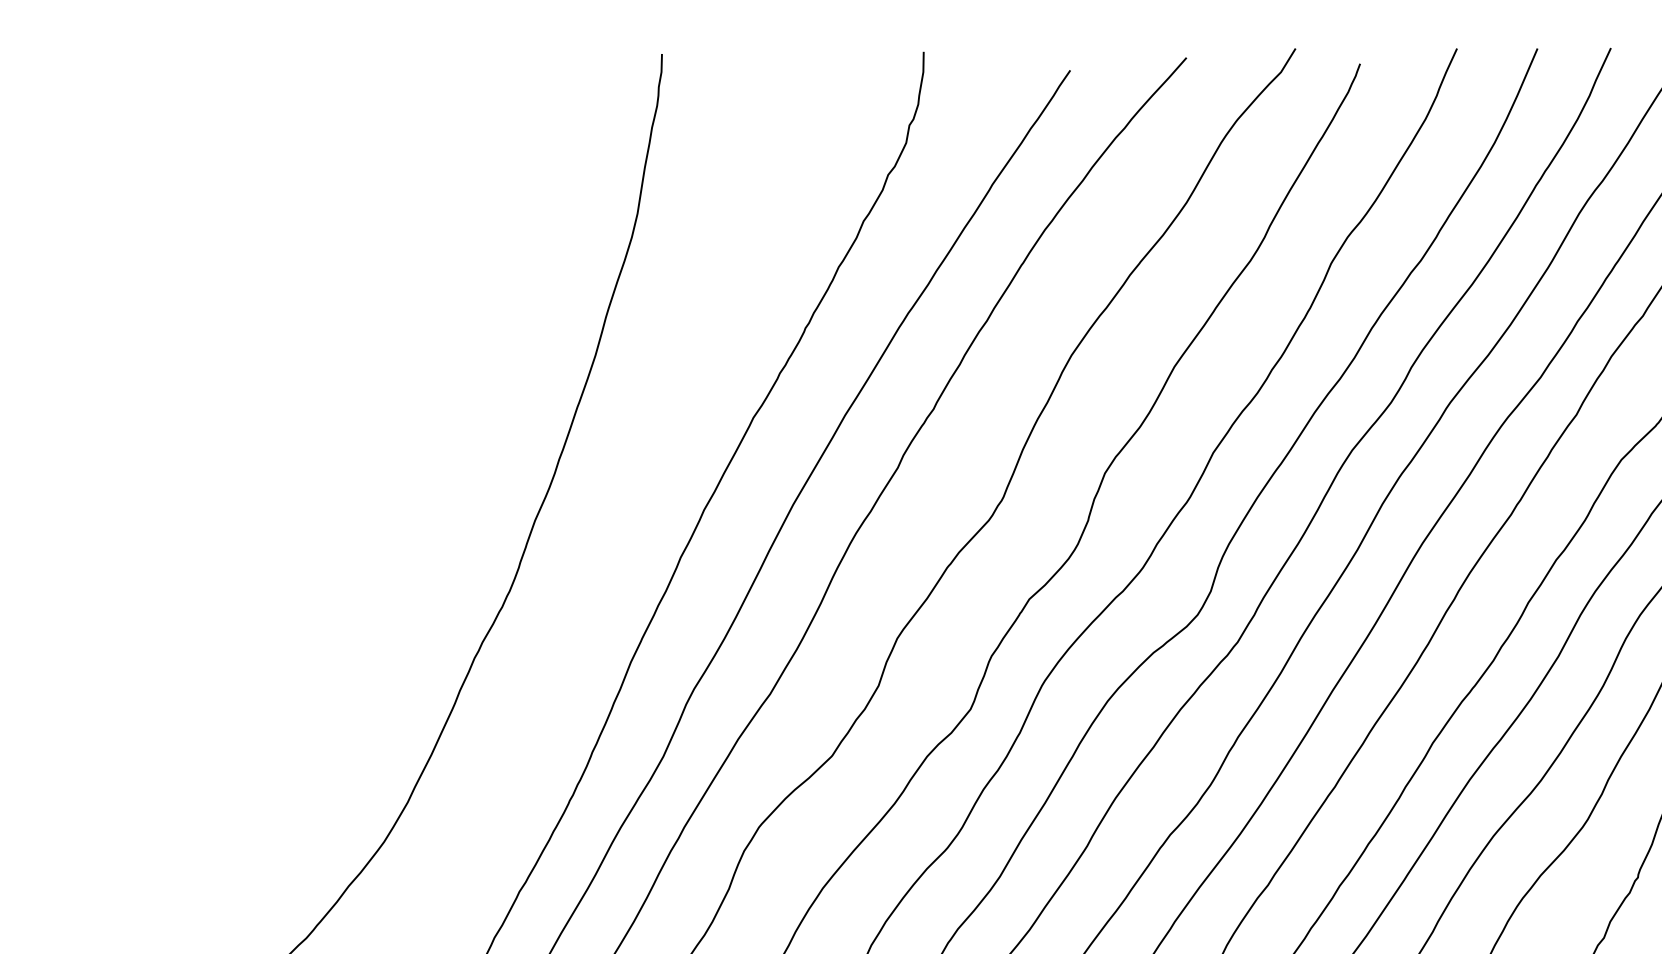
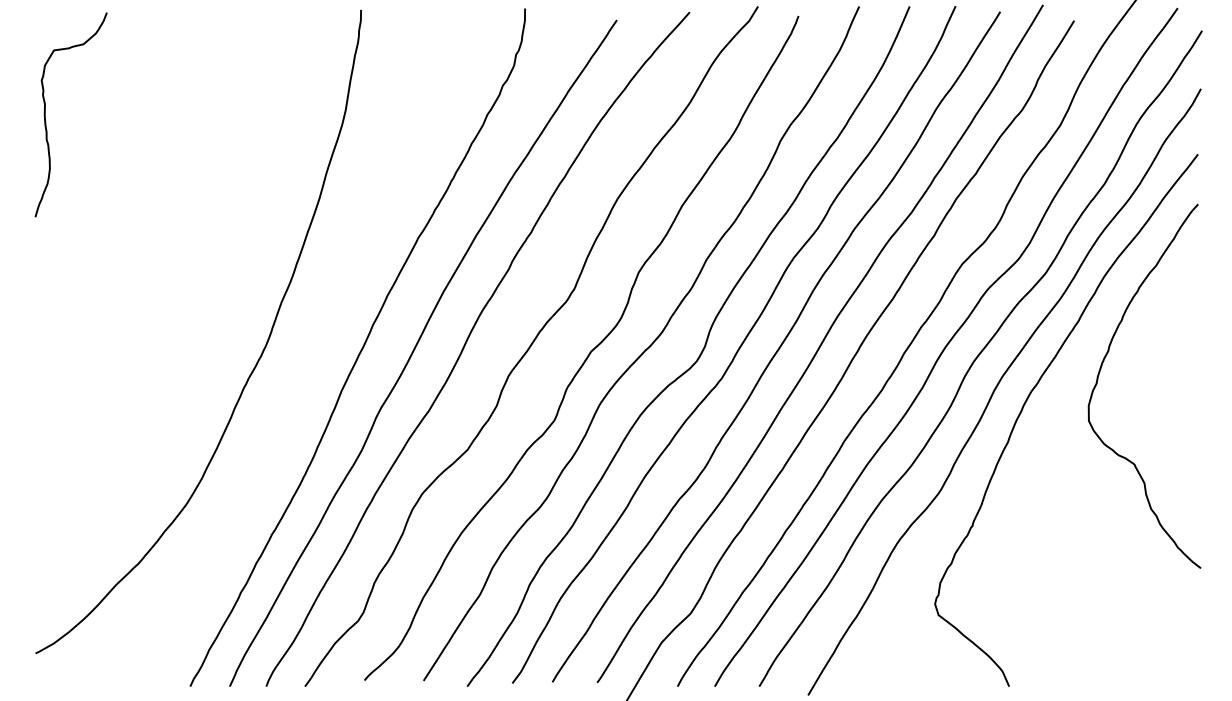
curve: (158, 221) -> (45, 114), added

